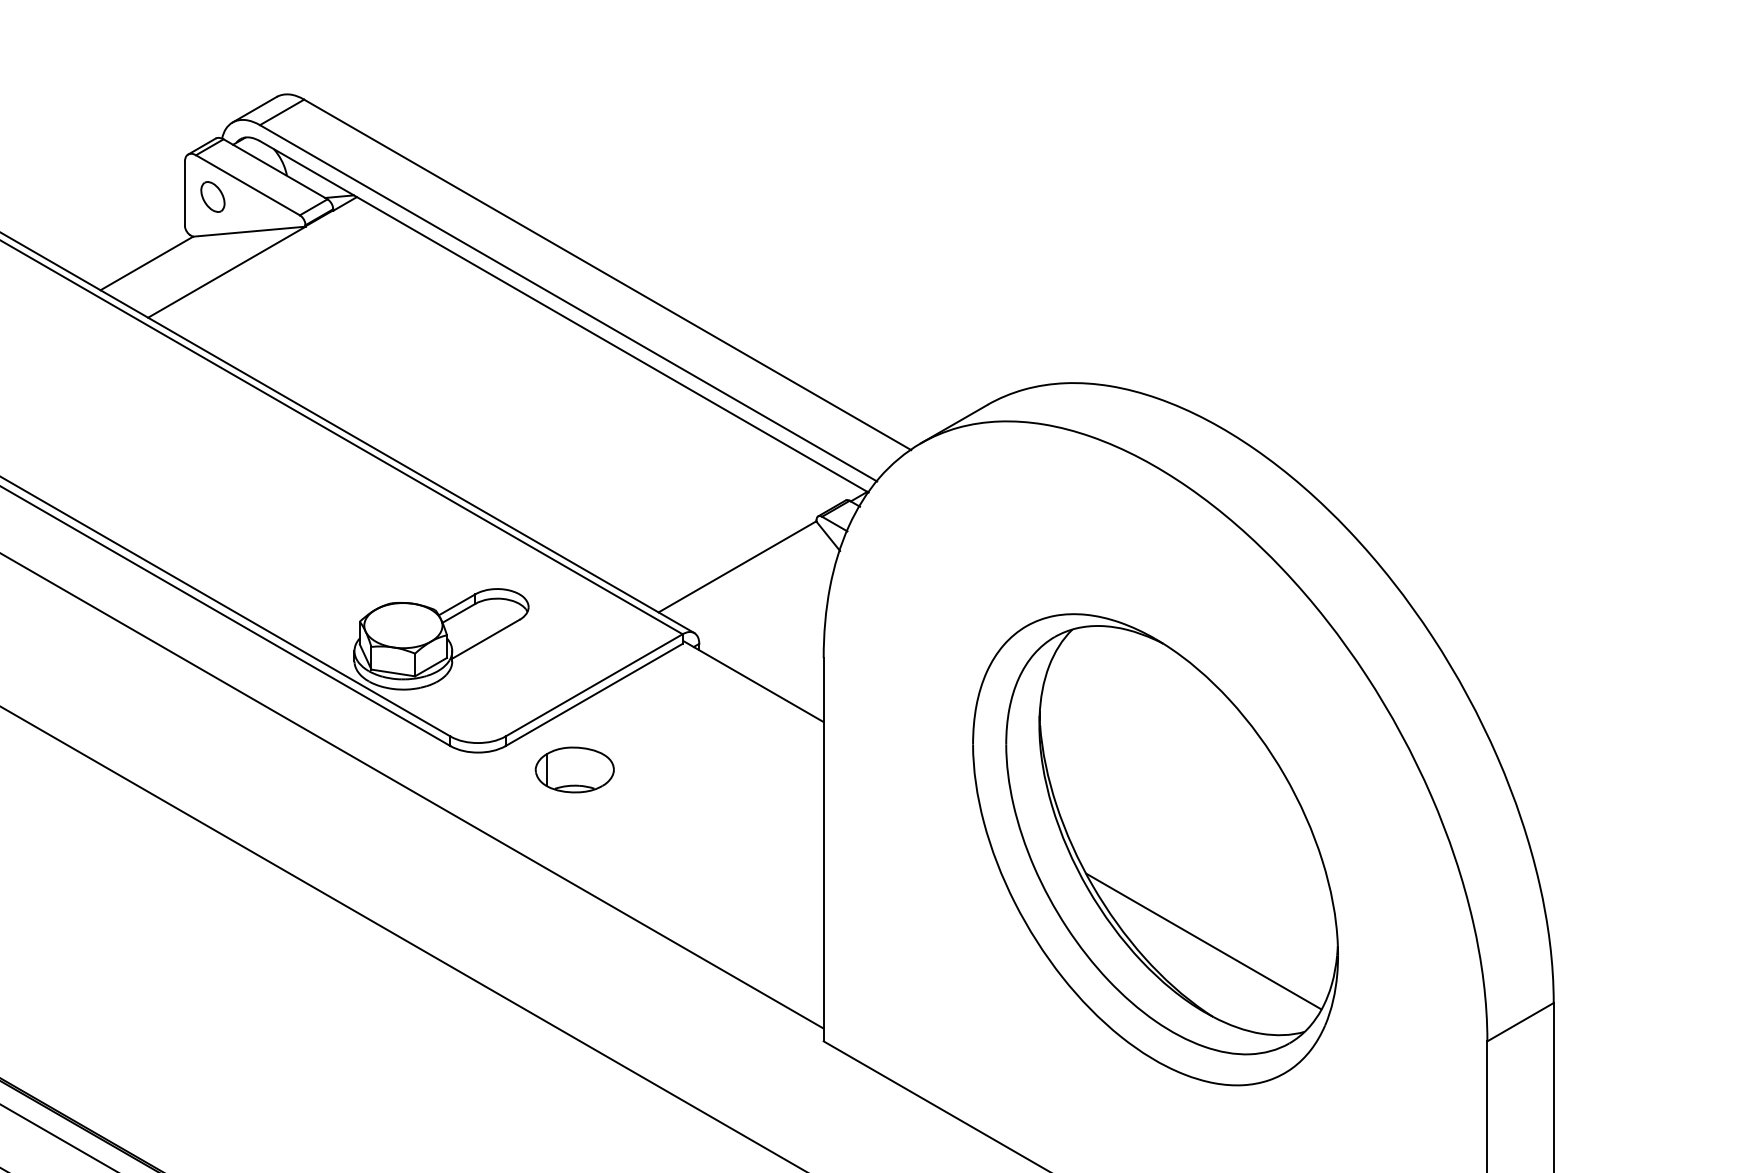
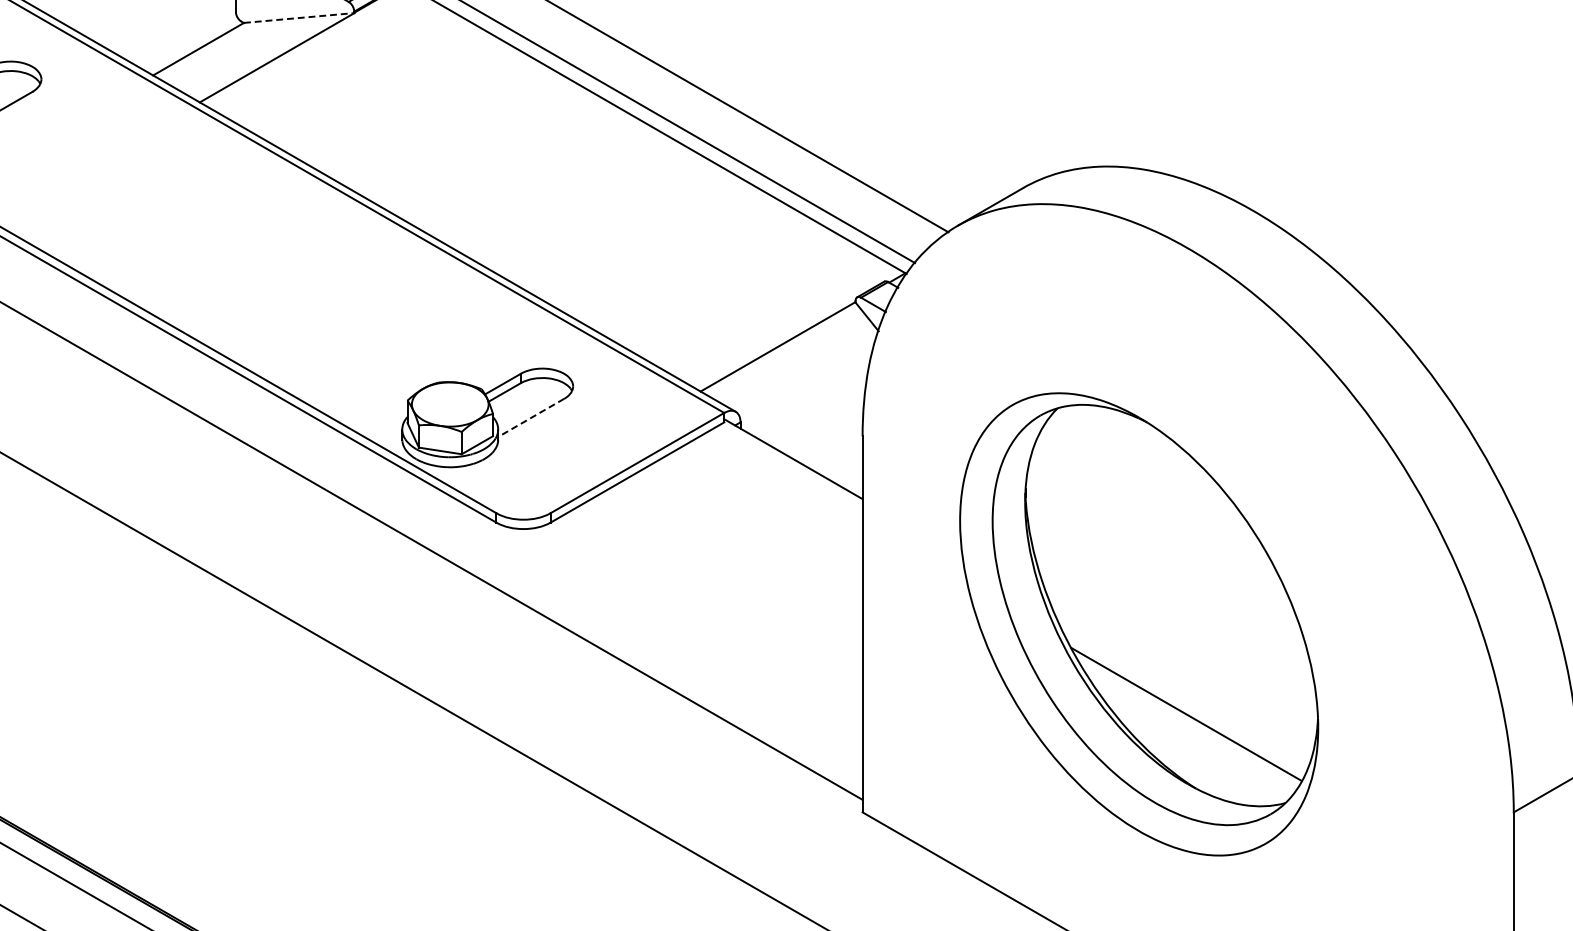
line: (249, 231) -> (299, 17), solid -> dashed
line: (485, 639) -> (530, 418), solid -> dashed
part: (574, 769) -> (618, 545), removed
part: (1155, 849) -> (1139, 624), moved

